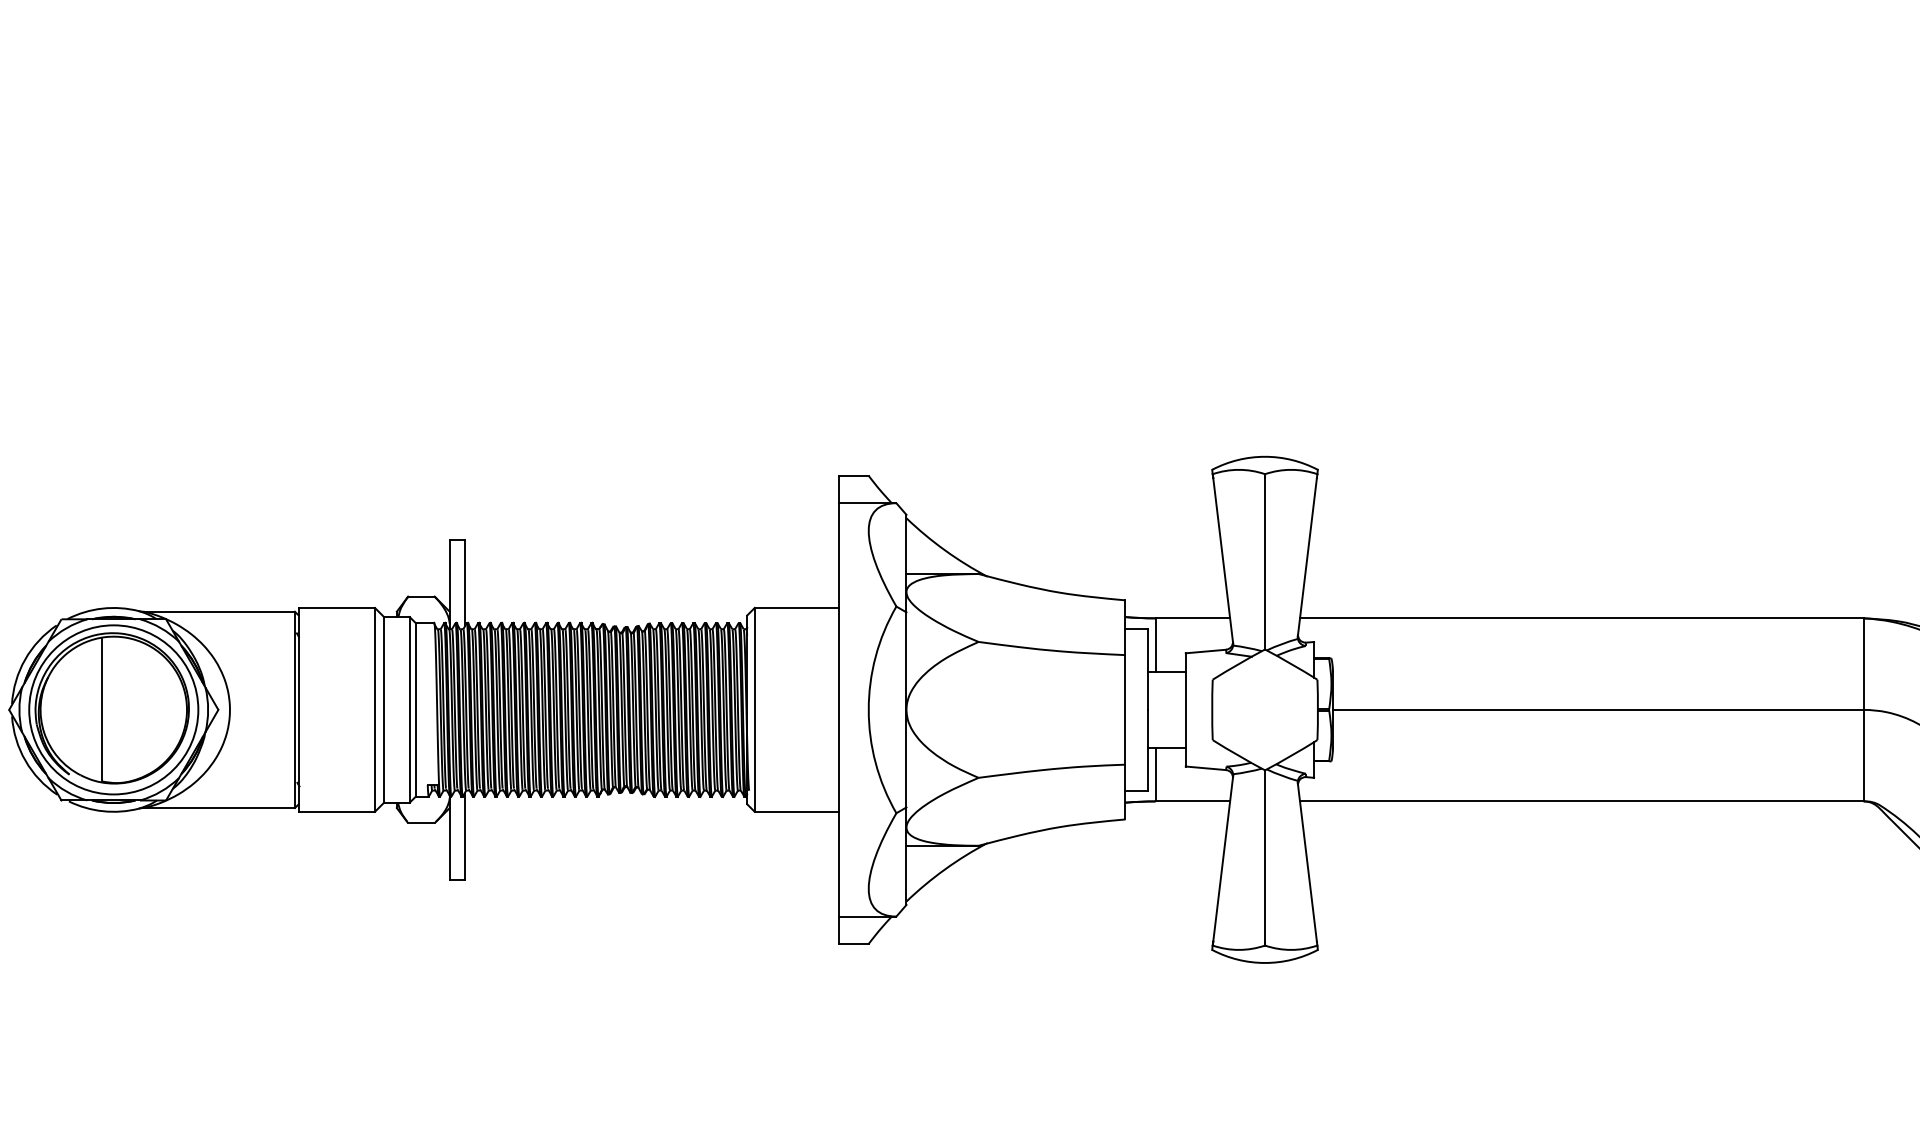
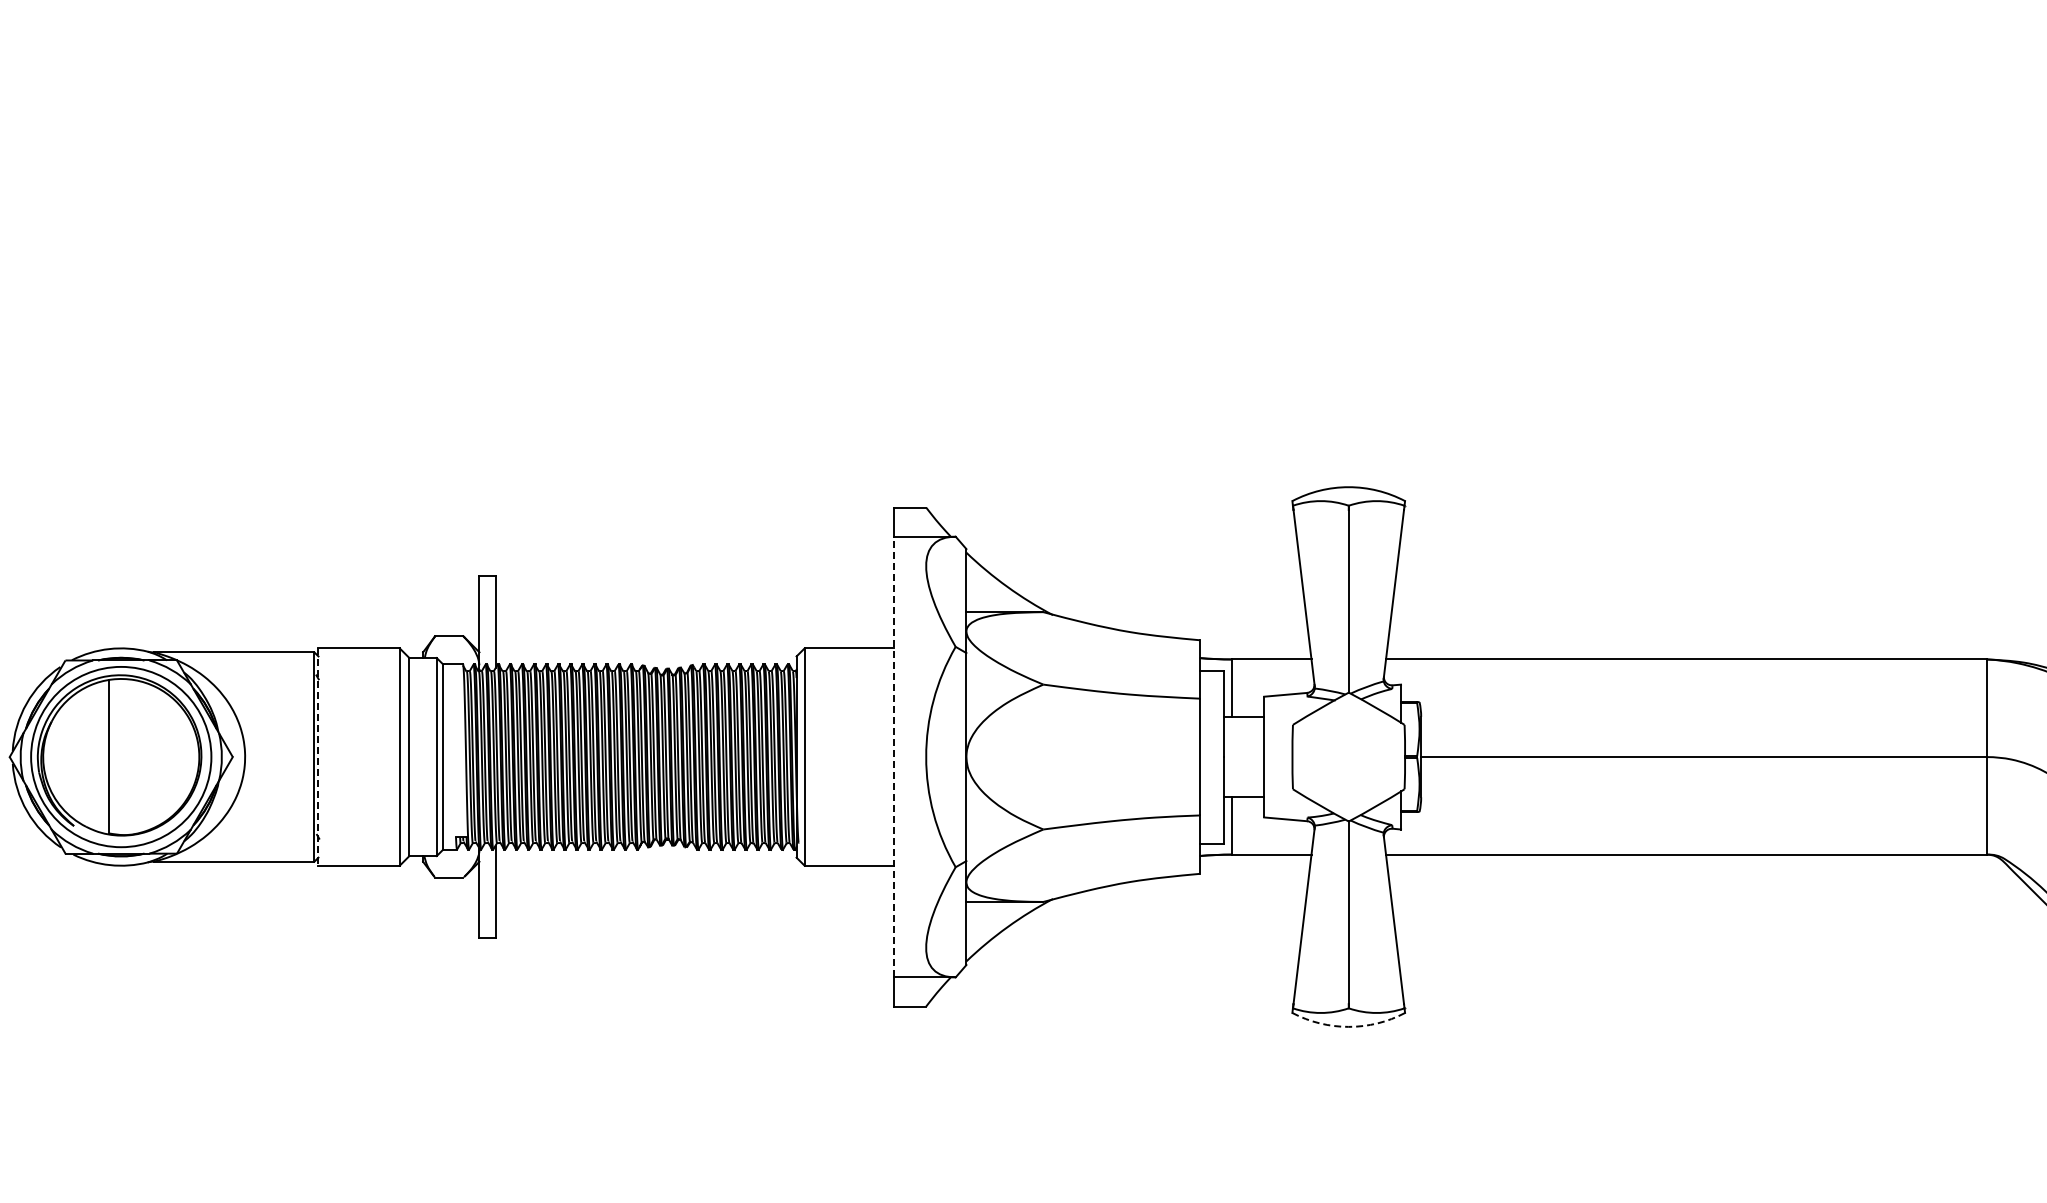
line: (838, 709) -> (893, 756), solid -> dashed
line: (298, 710) -> (318, 757), solid -> dashed
arc: (1264, 962) -> (1348, 1026), solid -> dashed

